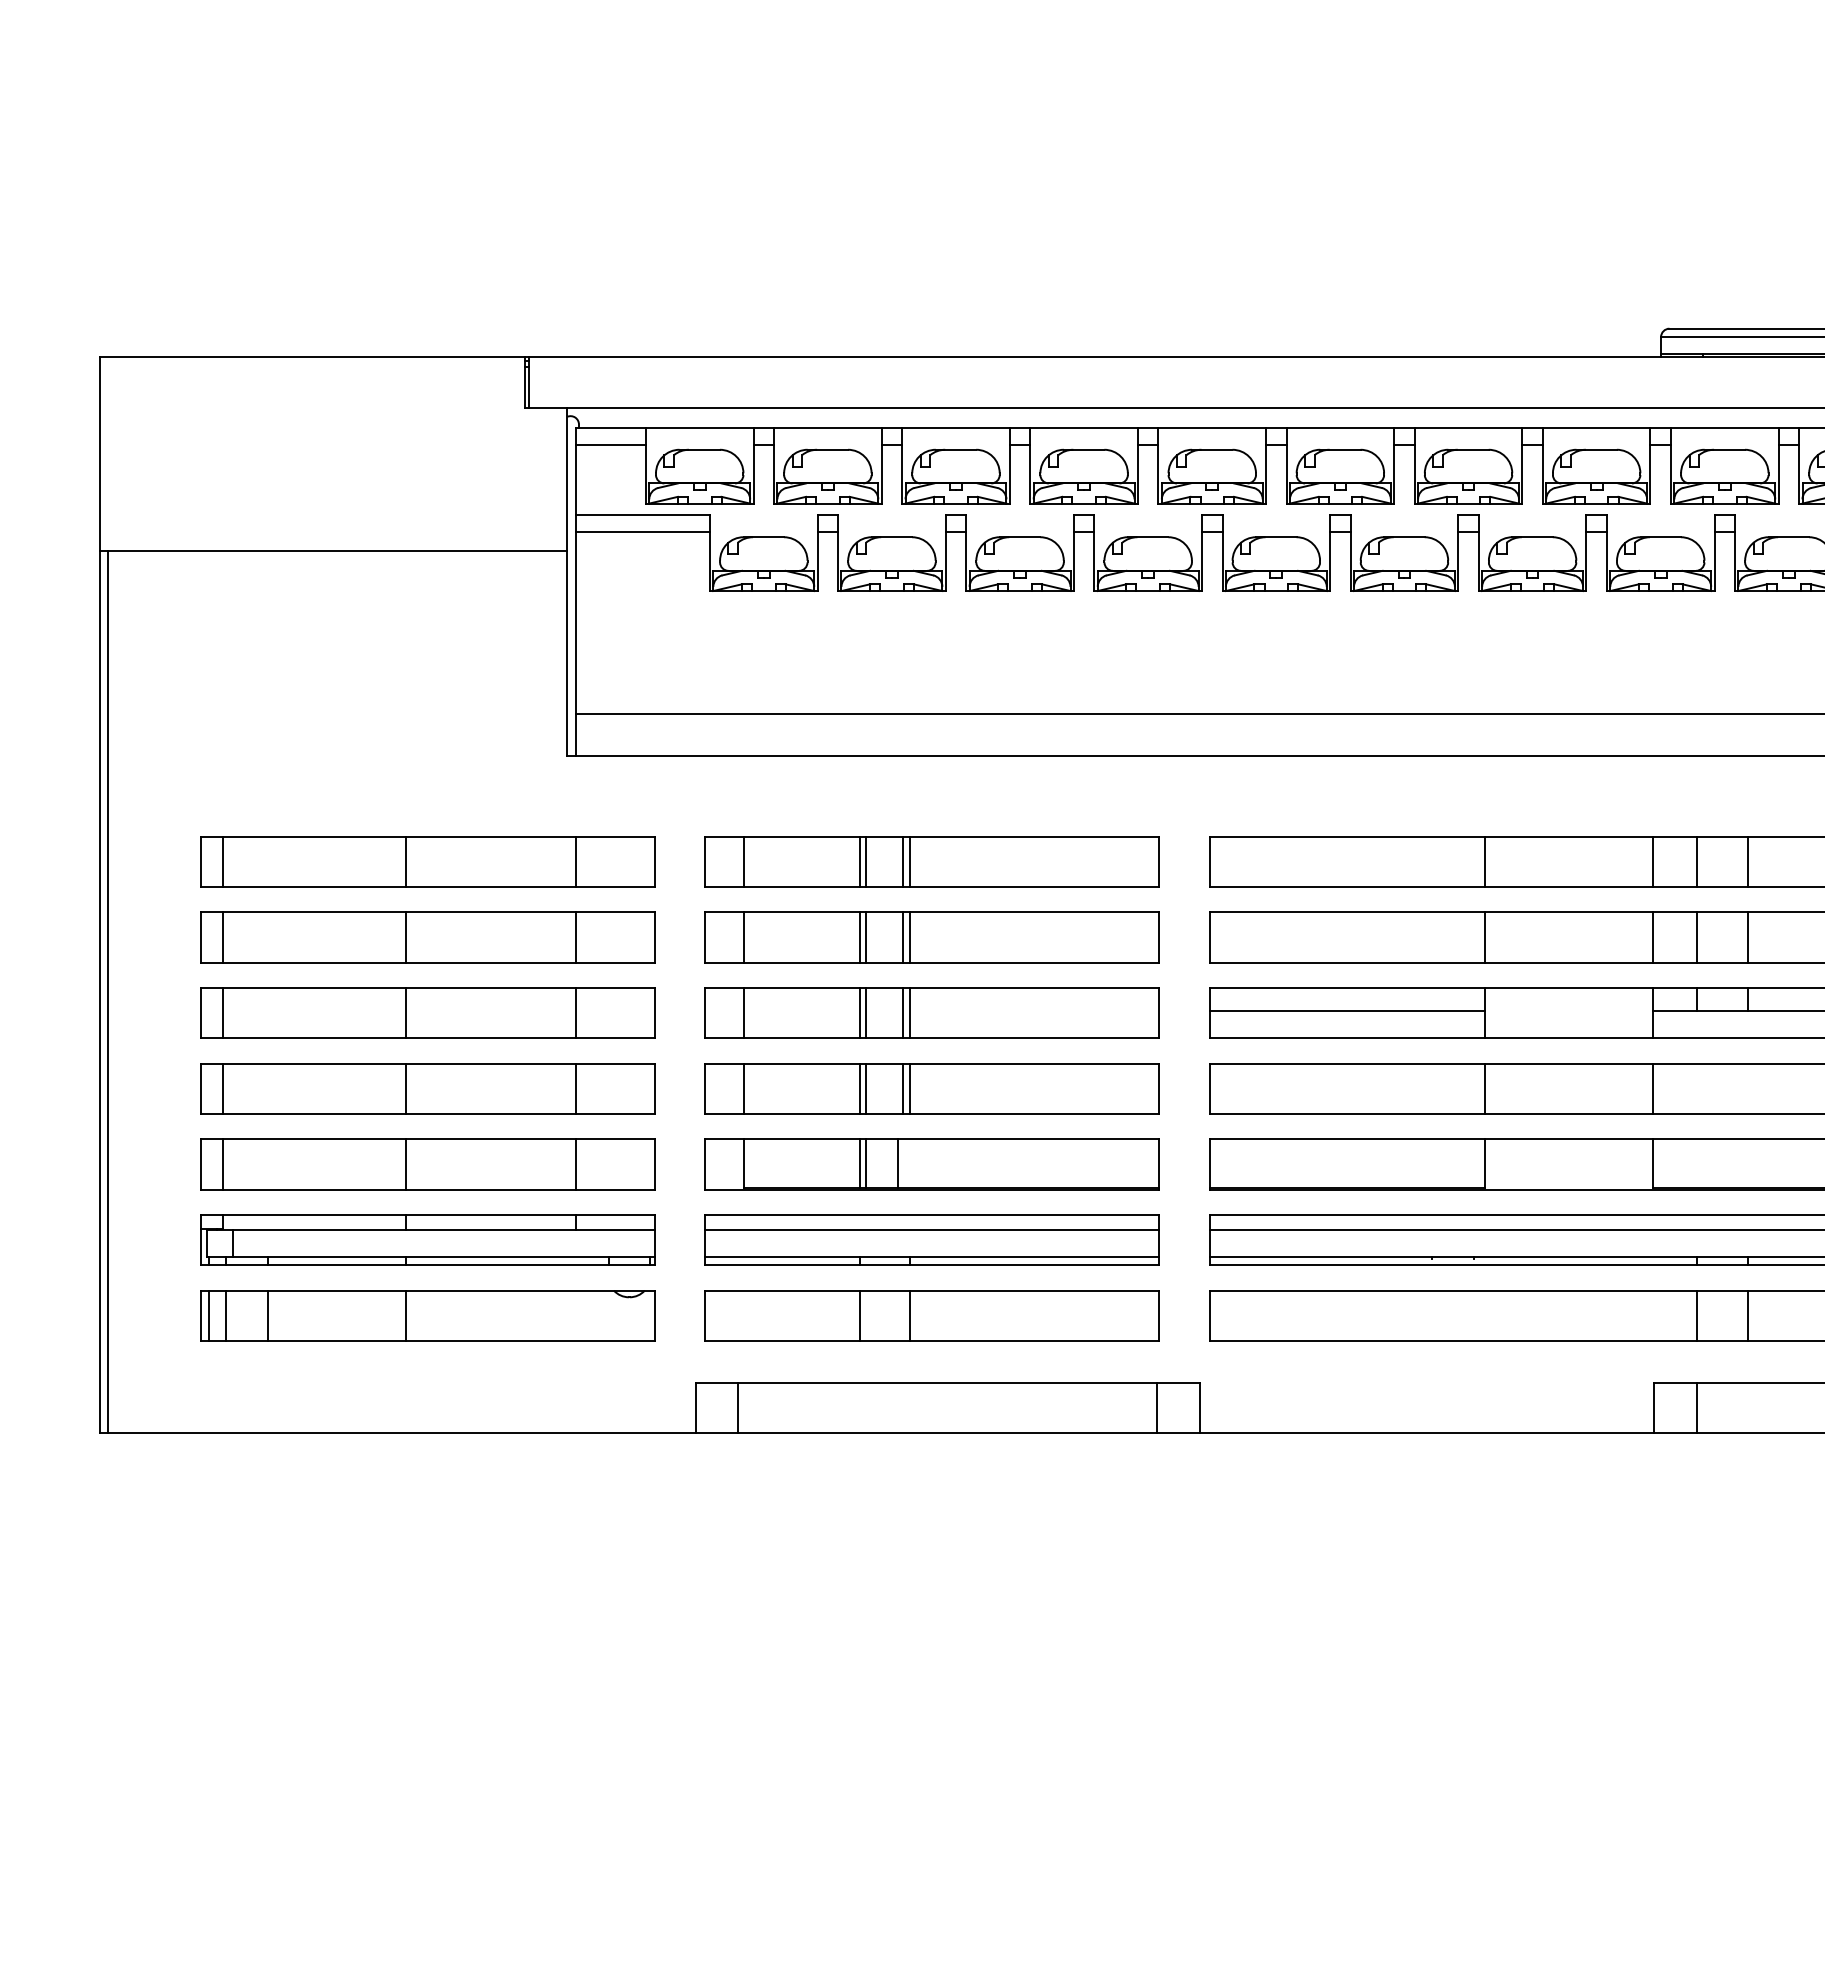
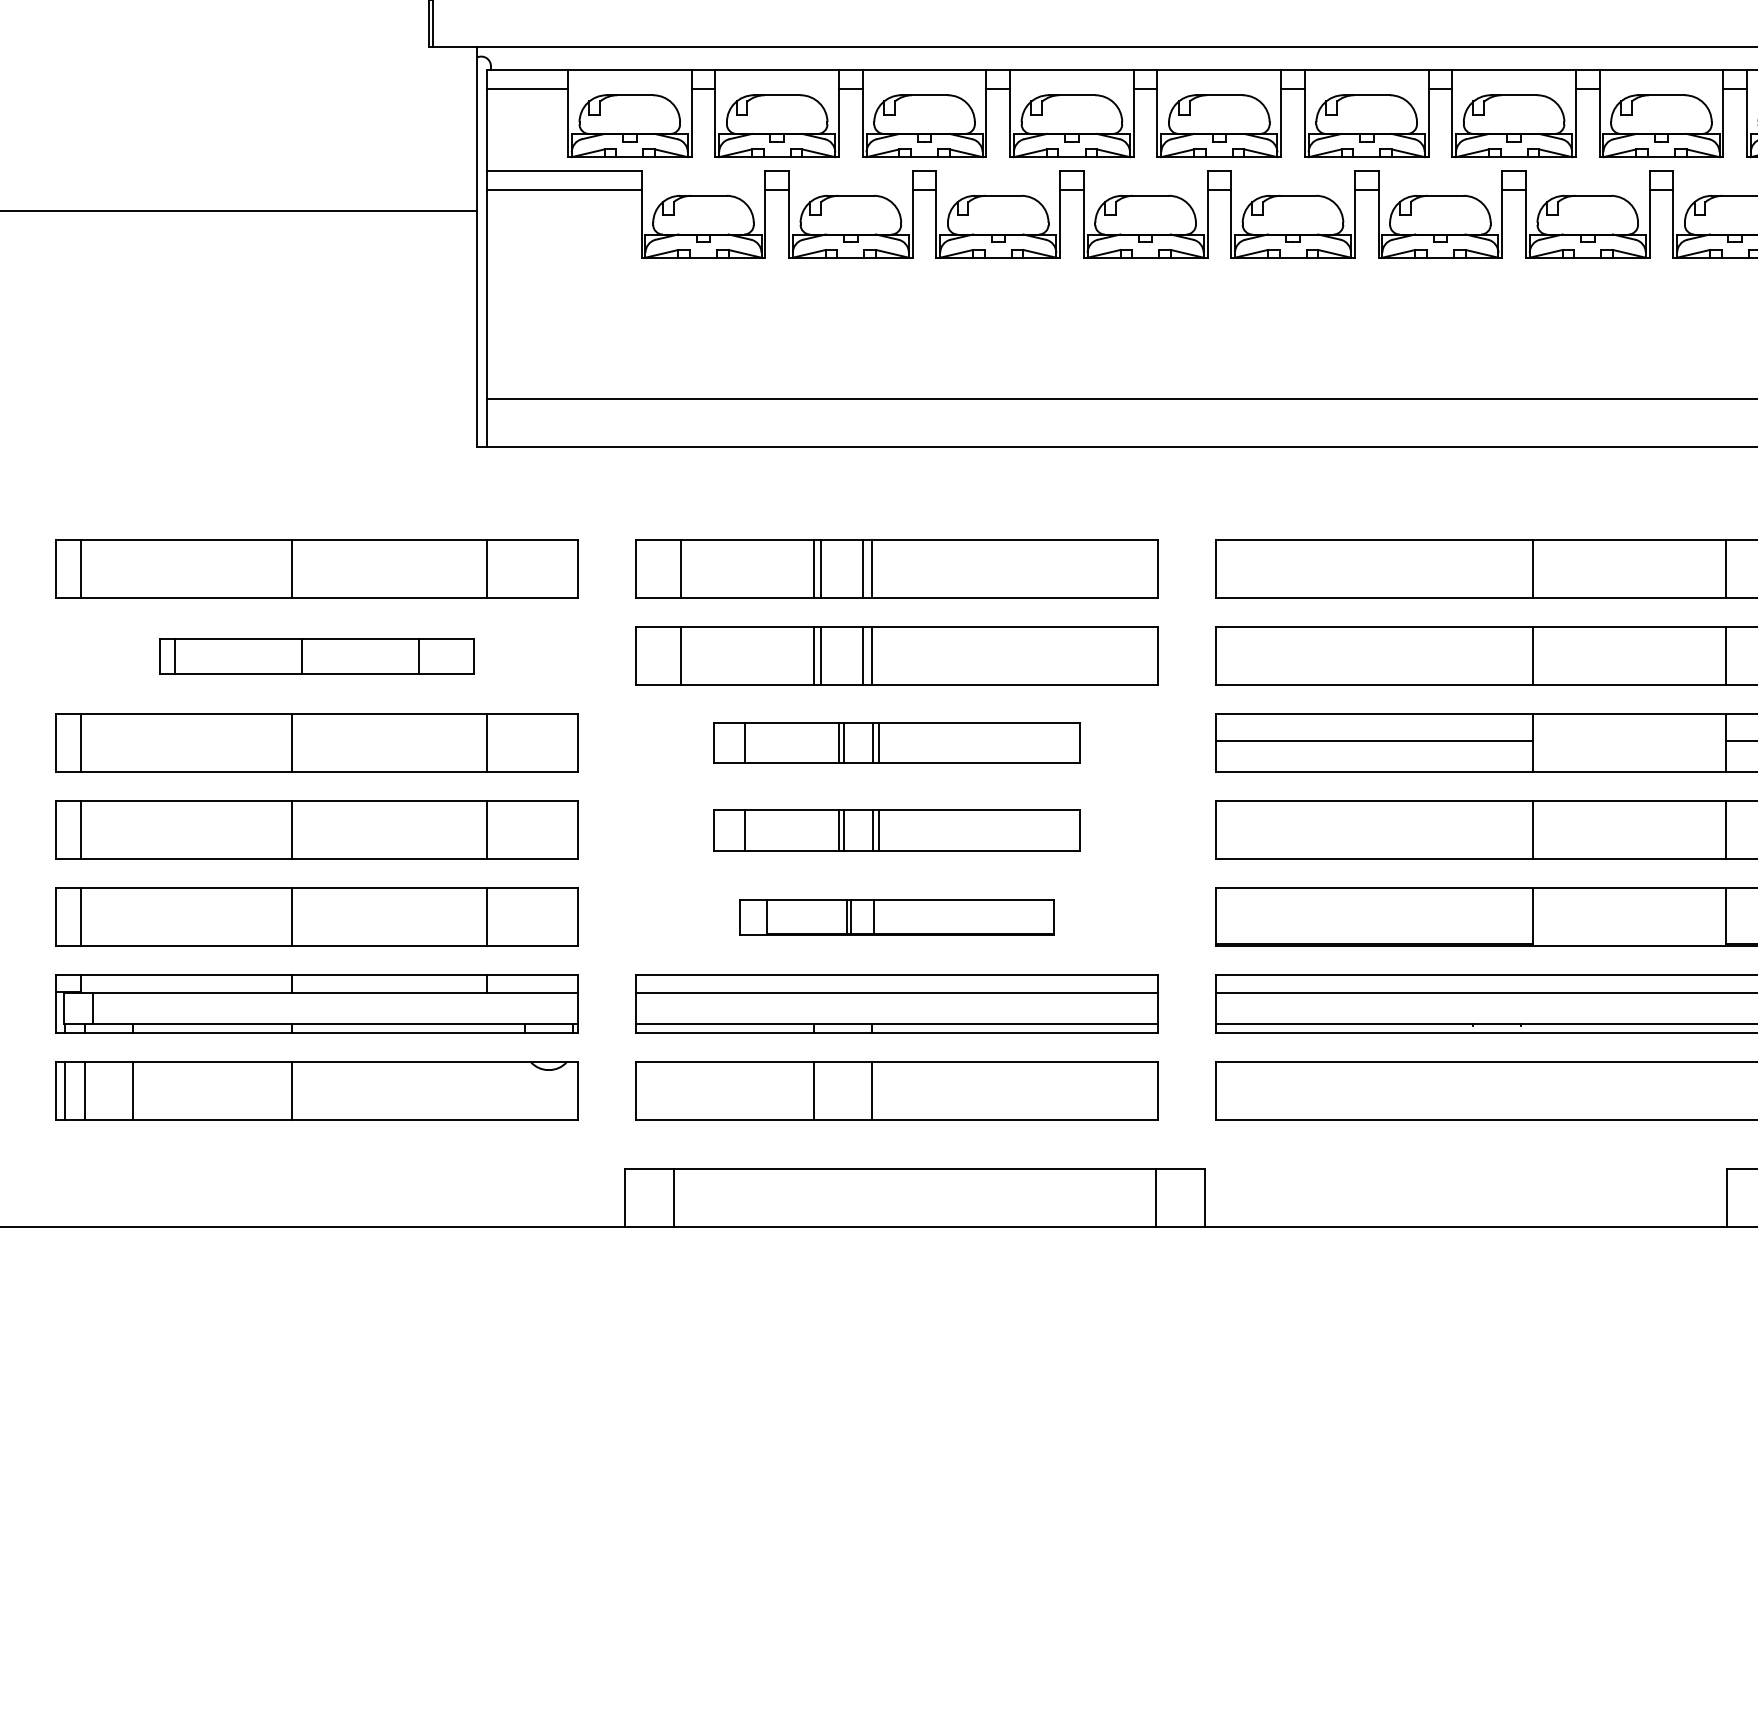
part: (427, 937) -> (316, 656), size x0.6
part: (931, 1012) -> (896, 742), size x0.7
part: (931, 1088) -> (896, 829), size x0.7
part: (931, 1164) -> (896, 917), size x0.6

